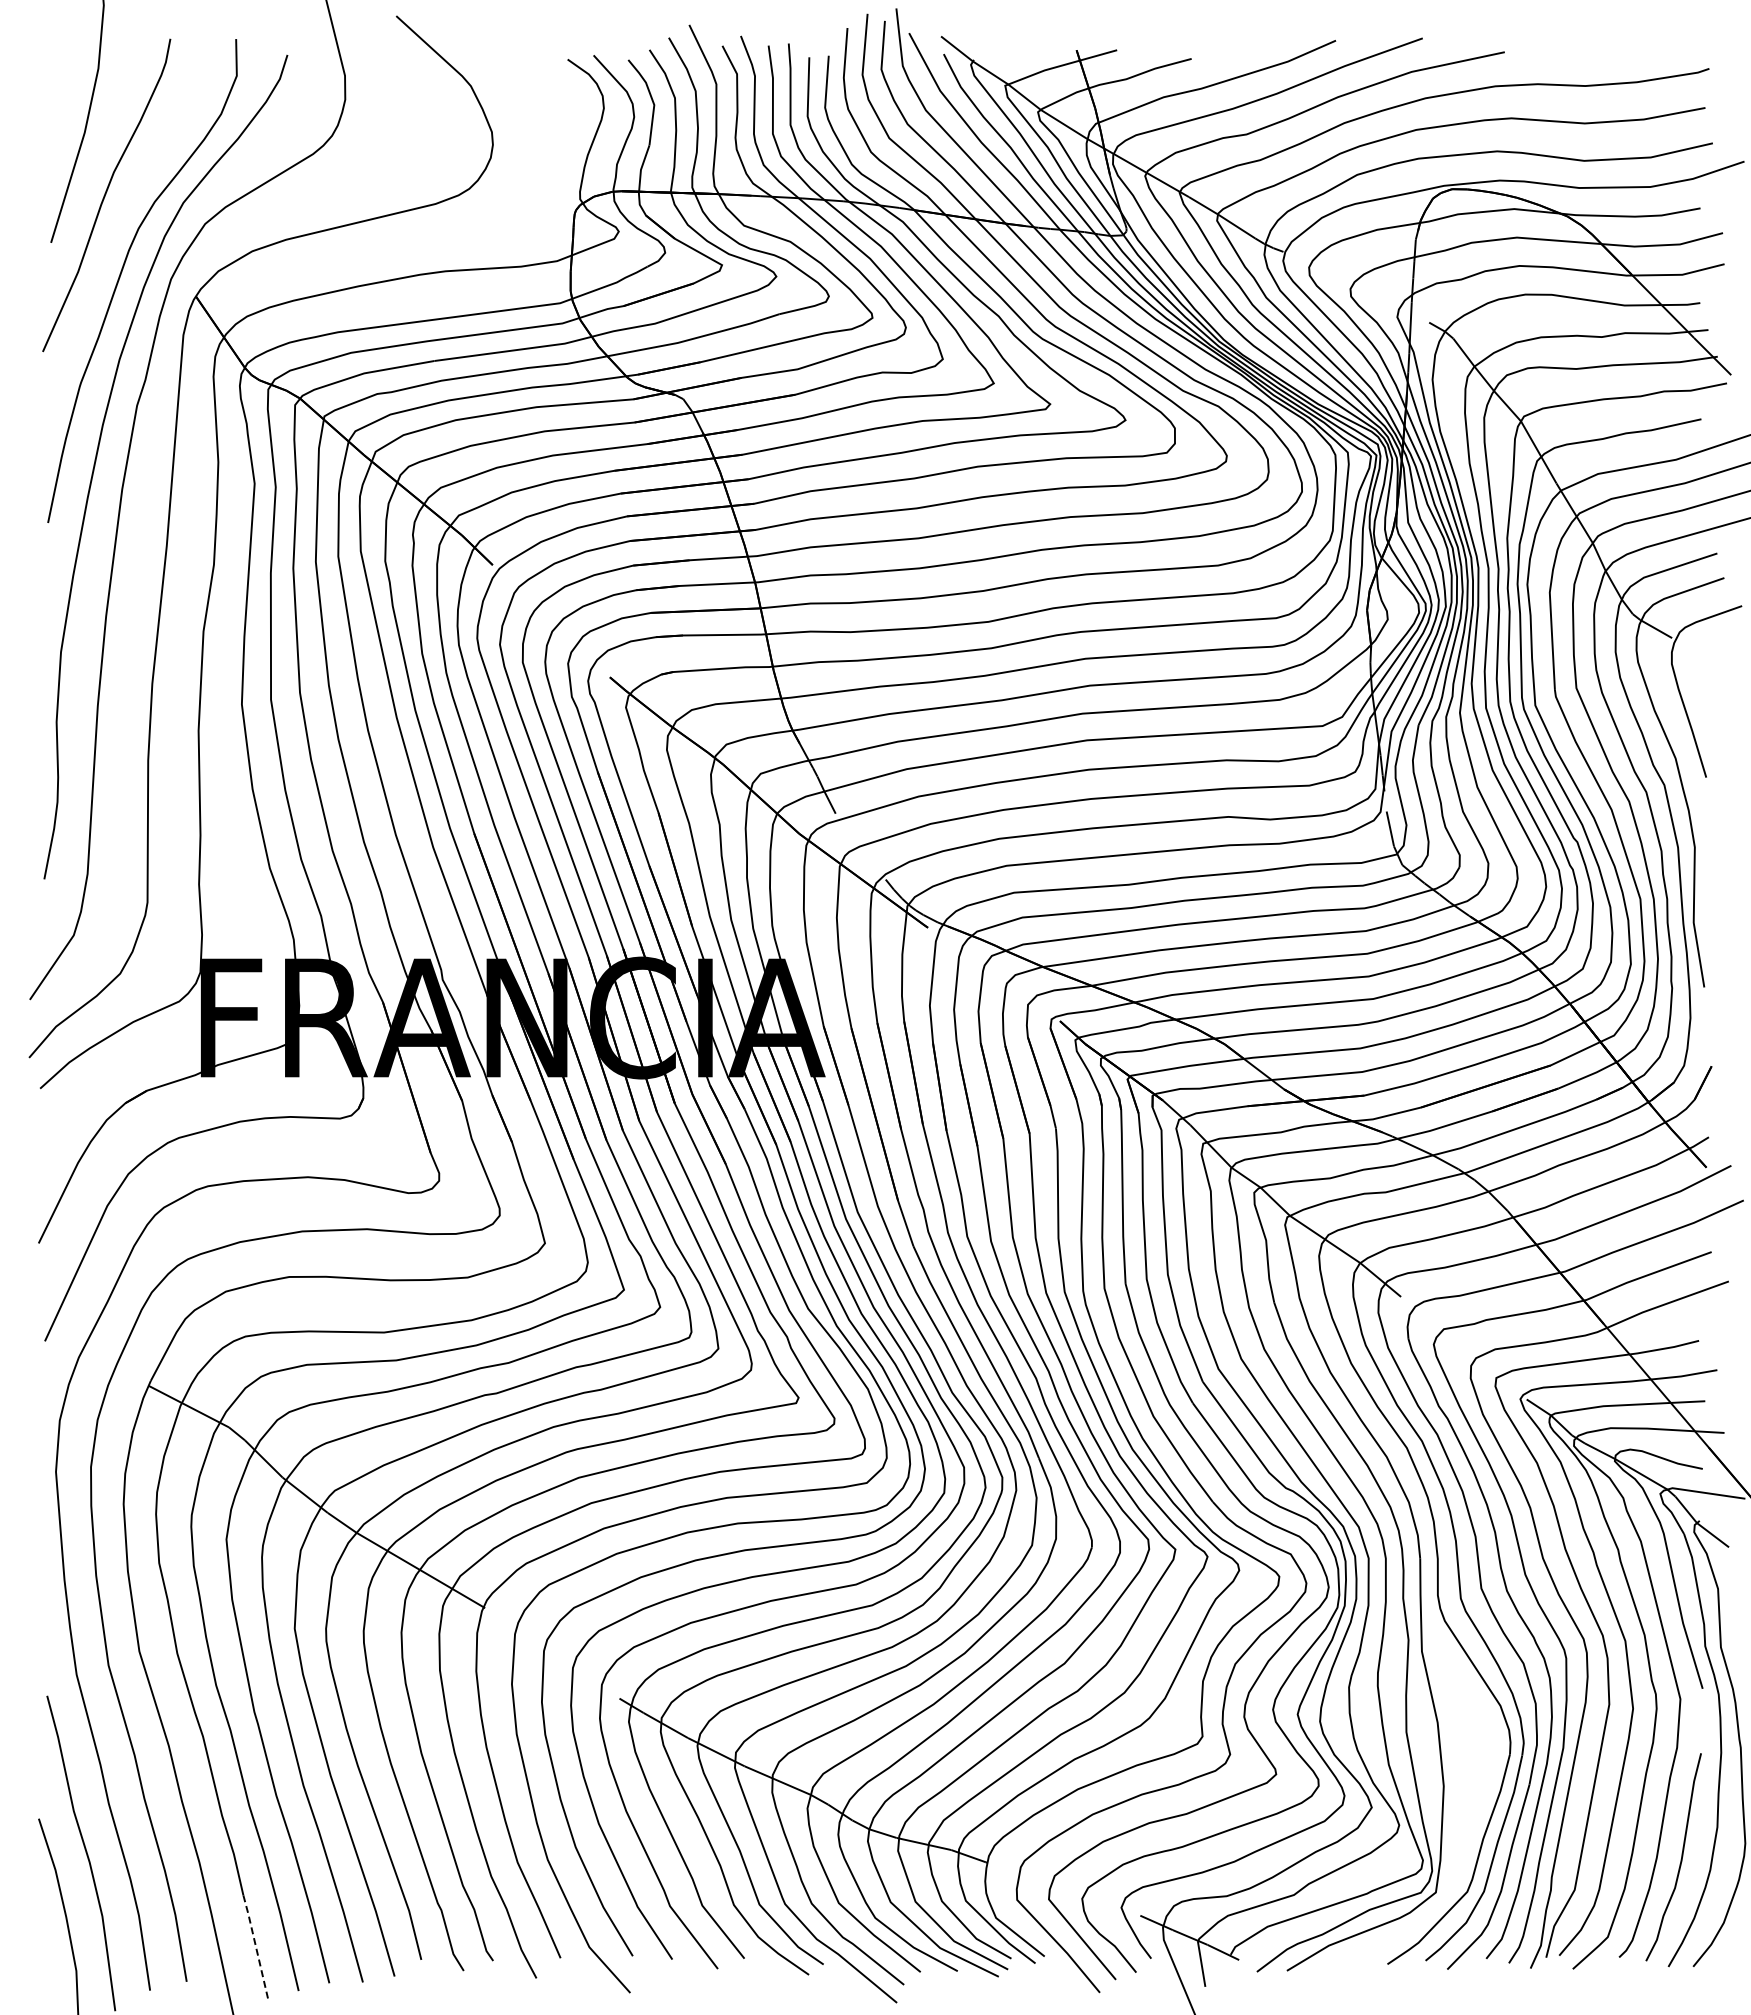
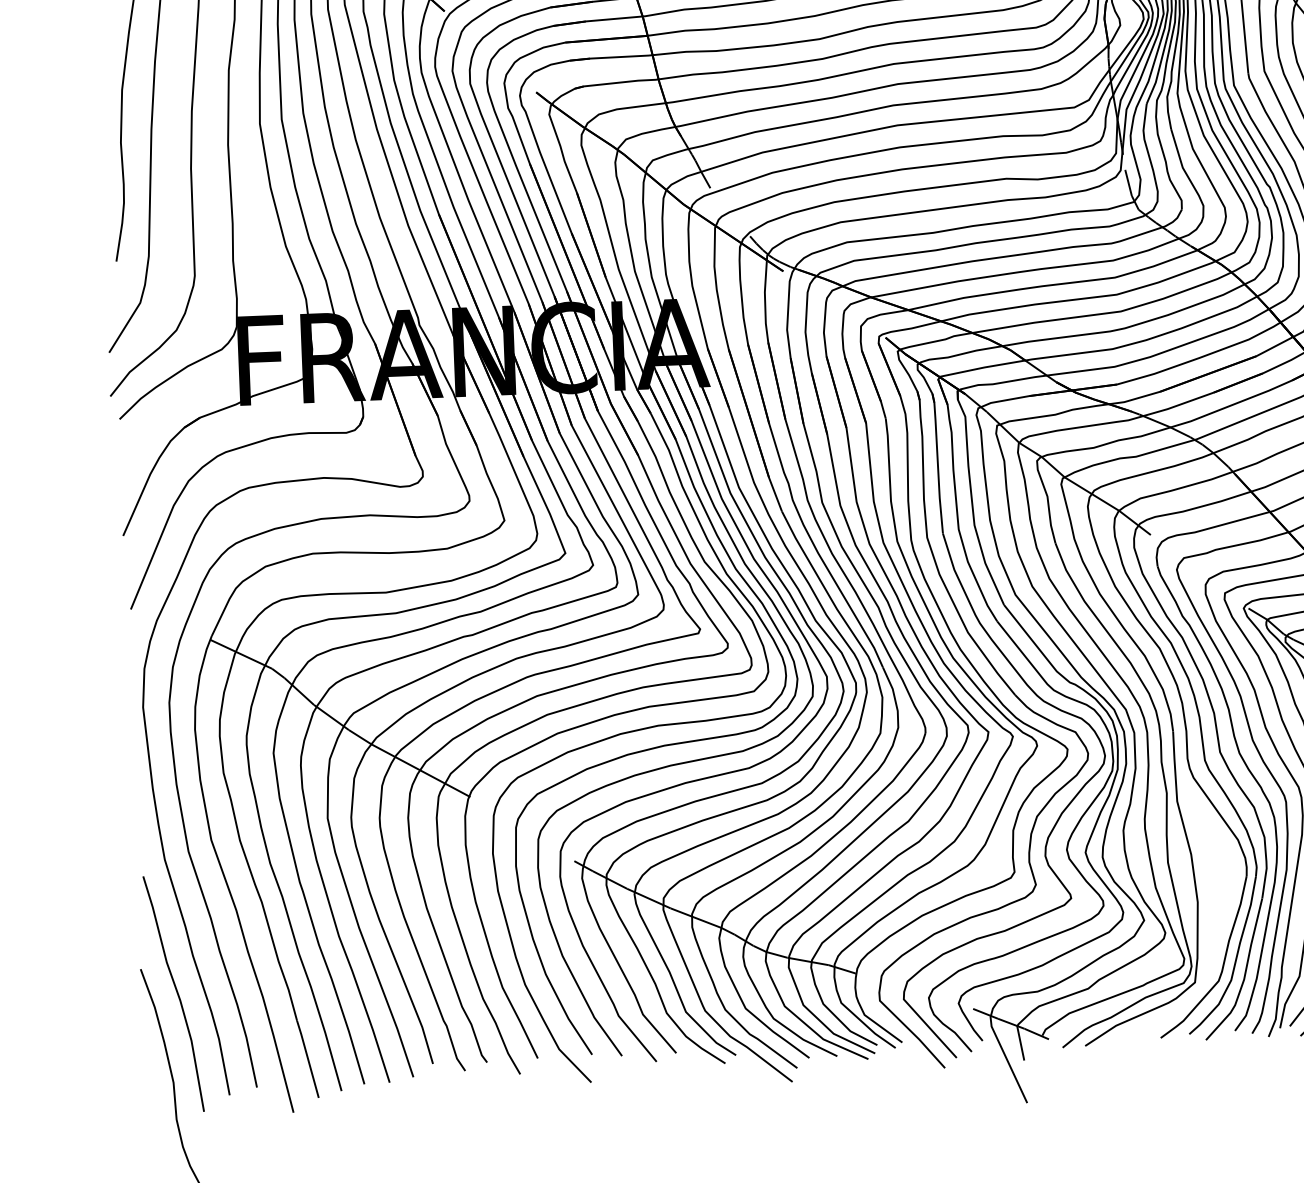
line: (255, 1946) -> (307, 1058), dashed -> solid

